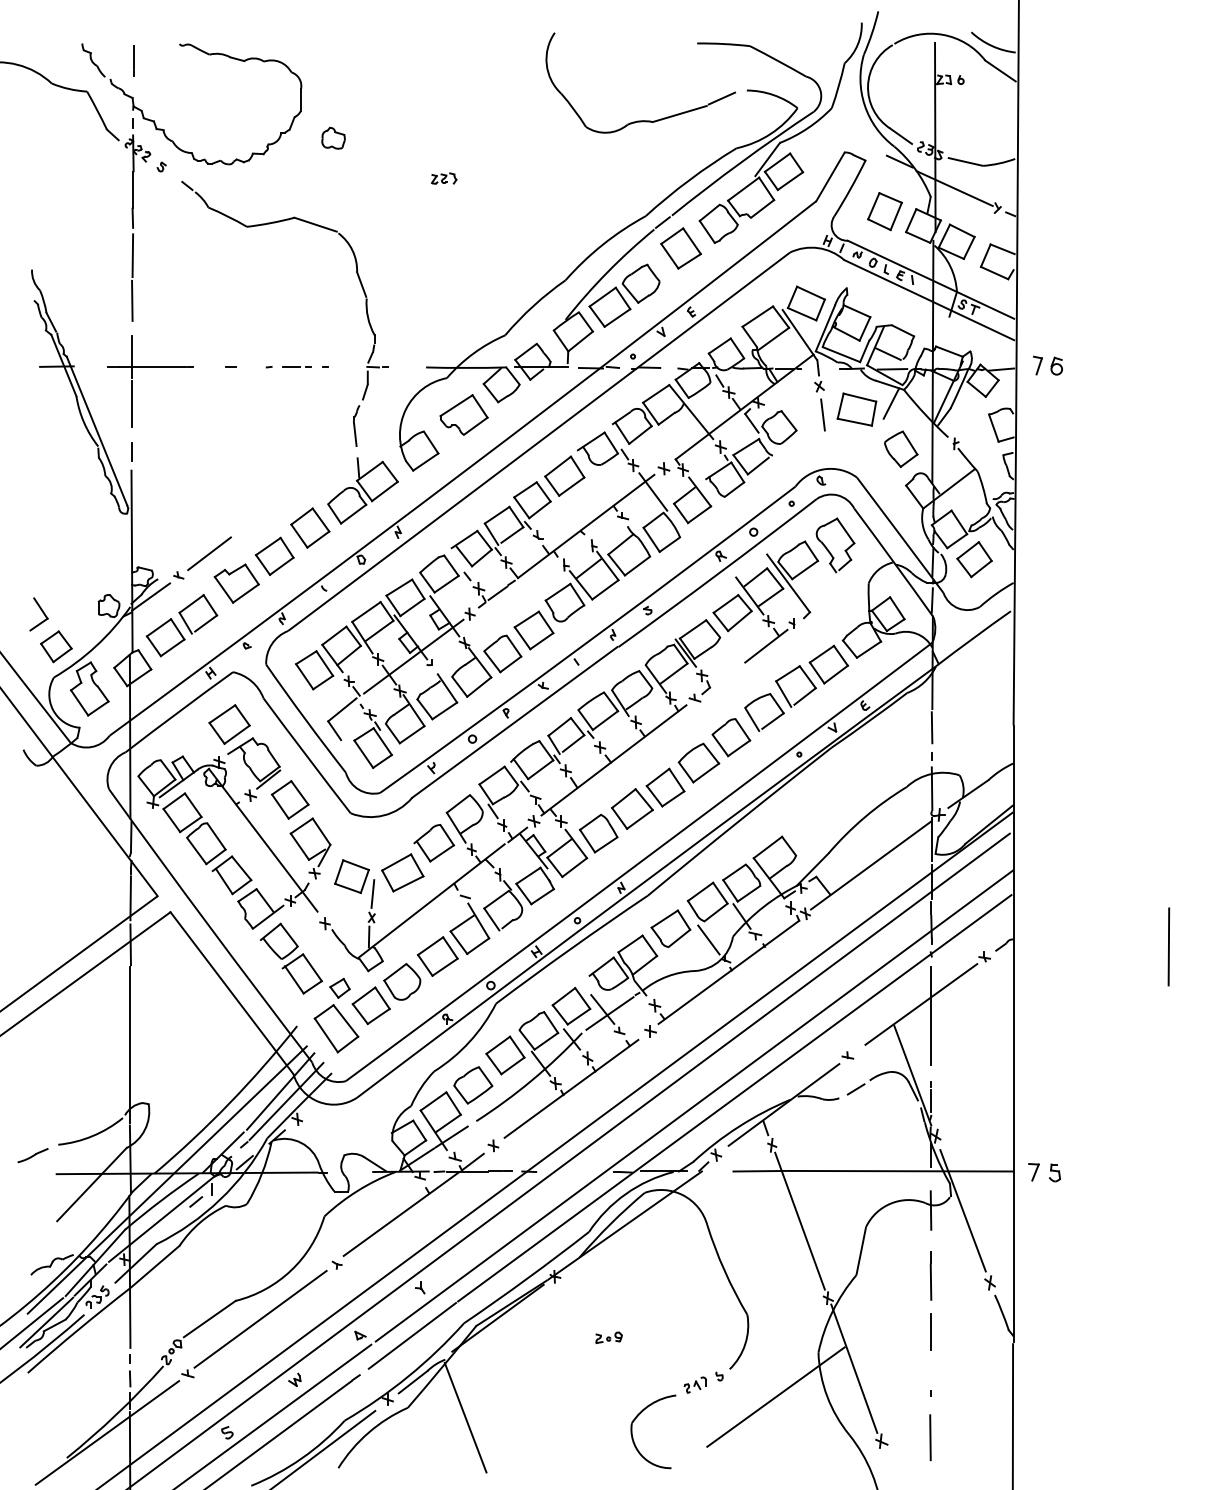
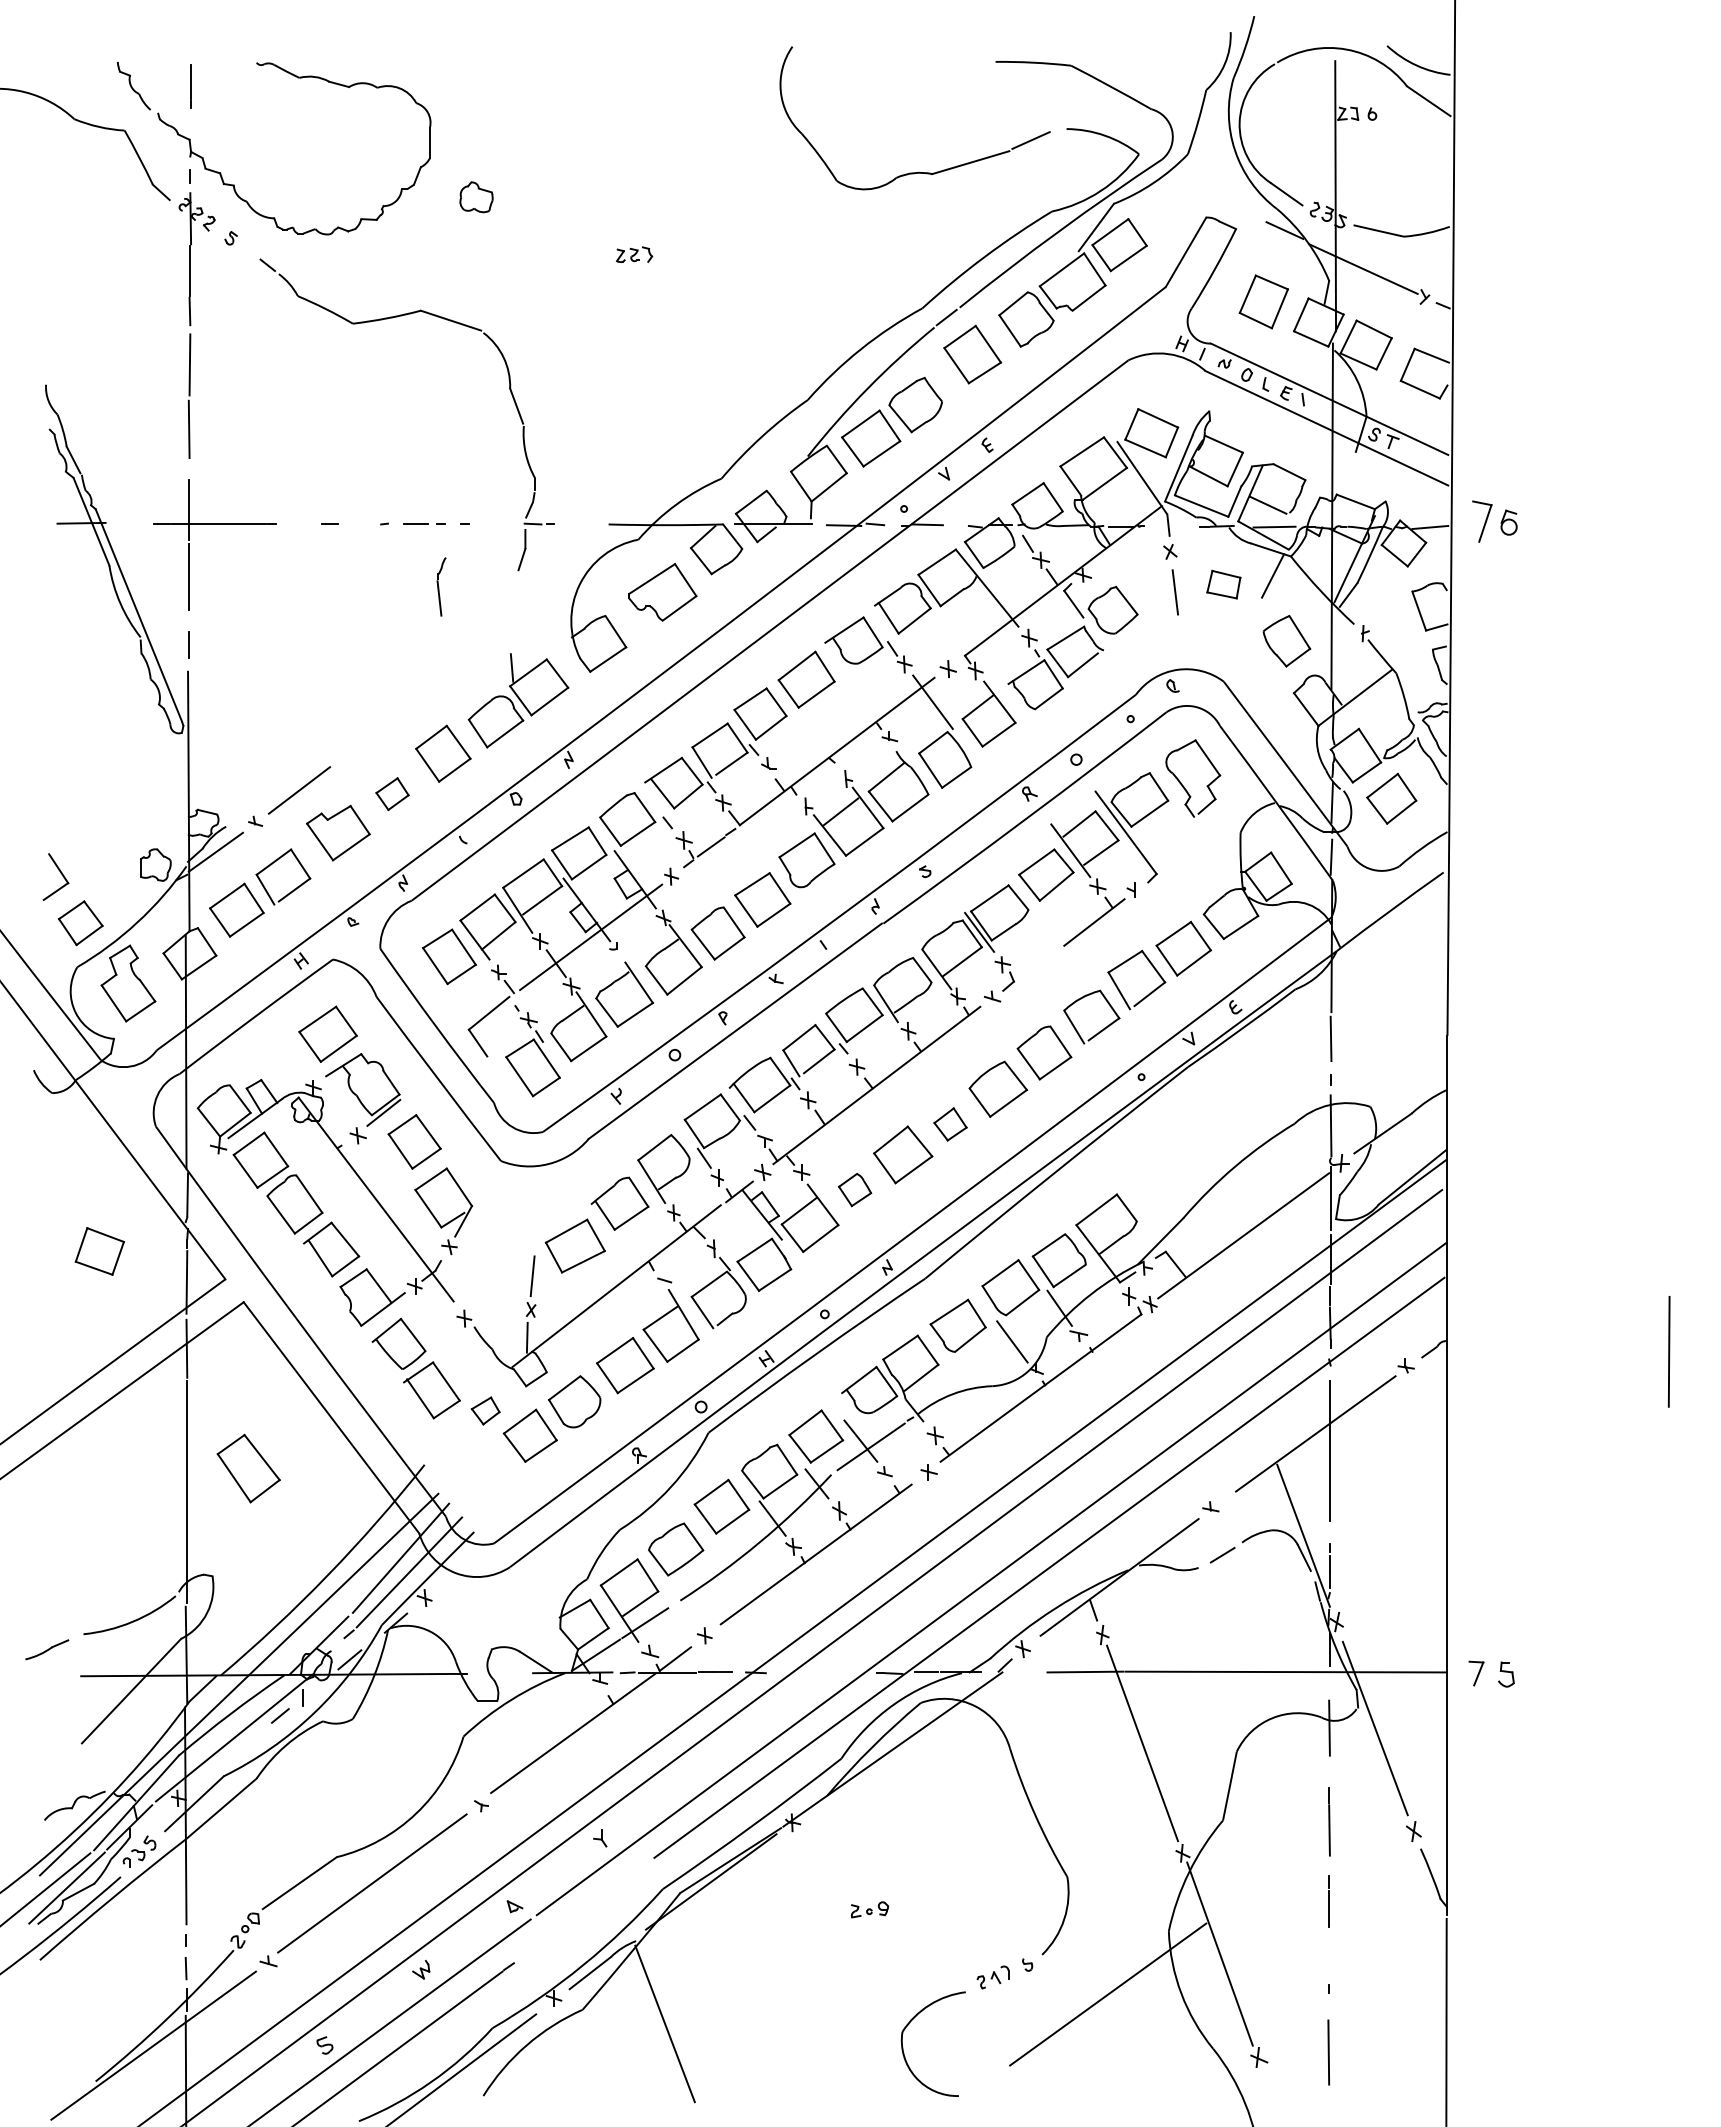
part: (1037, 365) -> (1481, 521), size x1.6
part: (856, 409) -> (1223, 584), size x0.6
part: (356, 425) -> (441, 586), moved
part: (274, 555) -> (392, 793), size x0.6
part: (665, 787) -> (950, 1124), size x0.6
part: (598, 833) -> (854, 1189), size x0.6
part: (351, 876) -> (99, 1251), moved
part: (336, 1028) -> (248, 1468), moved
line: (411, 1336) -> (588, 1907), removed

